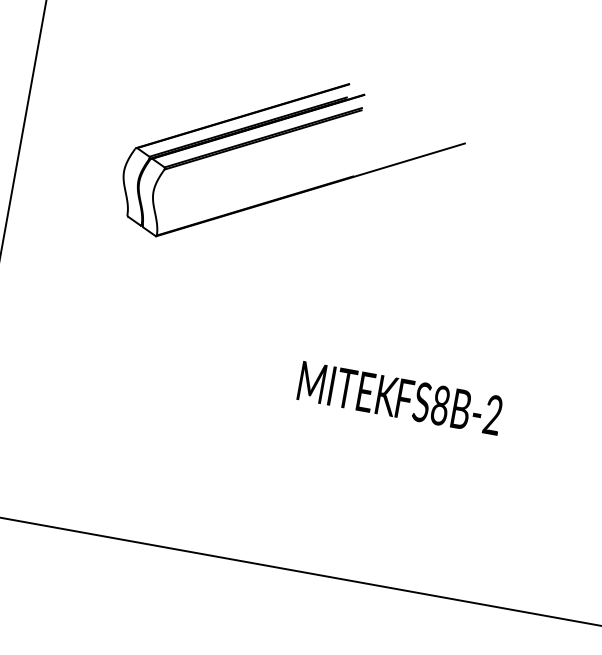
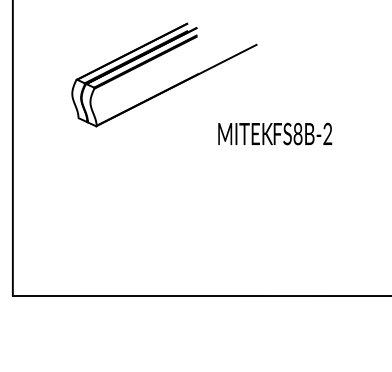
text: (401, 397) -> (275, 133), moved

